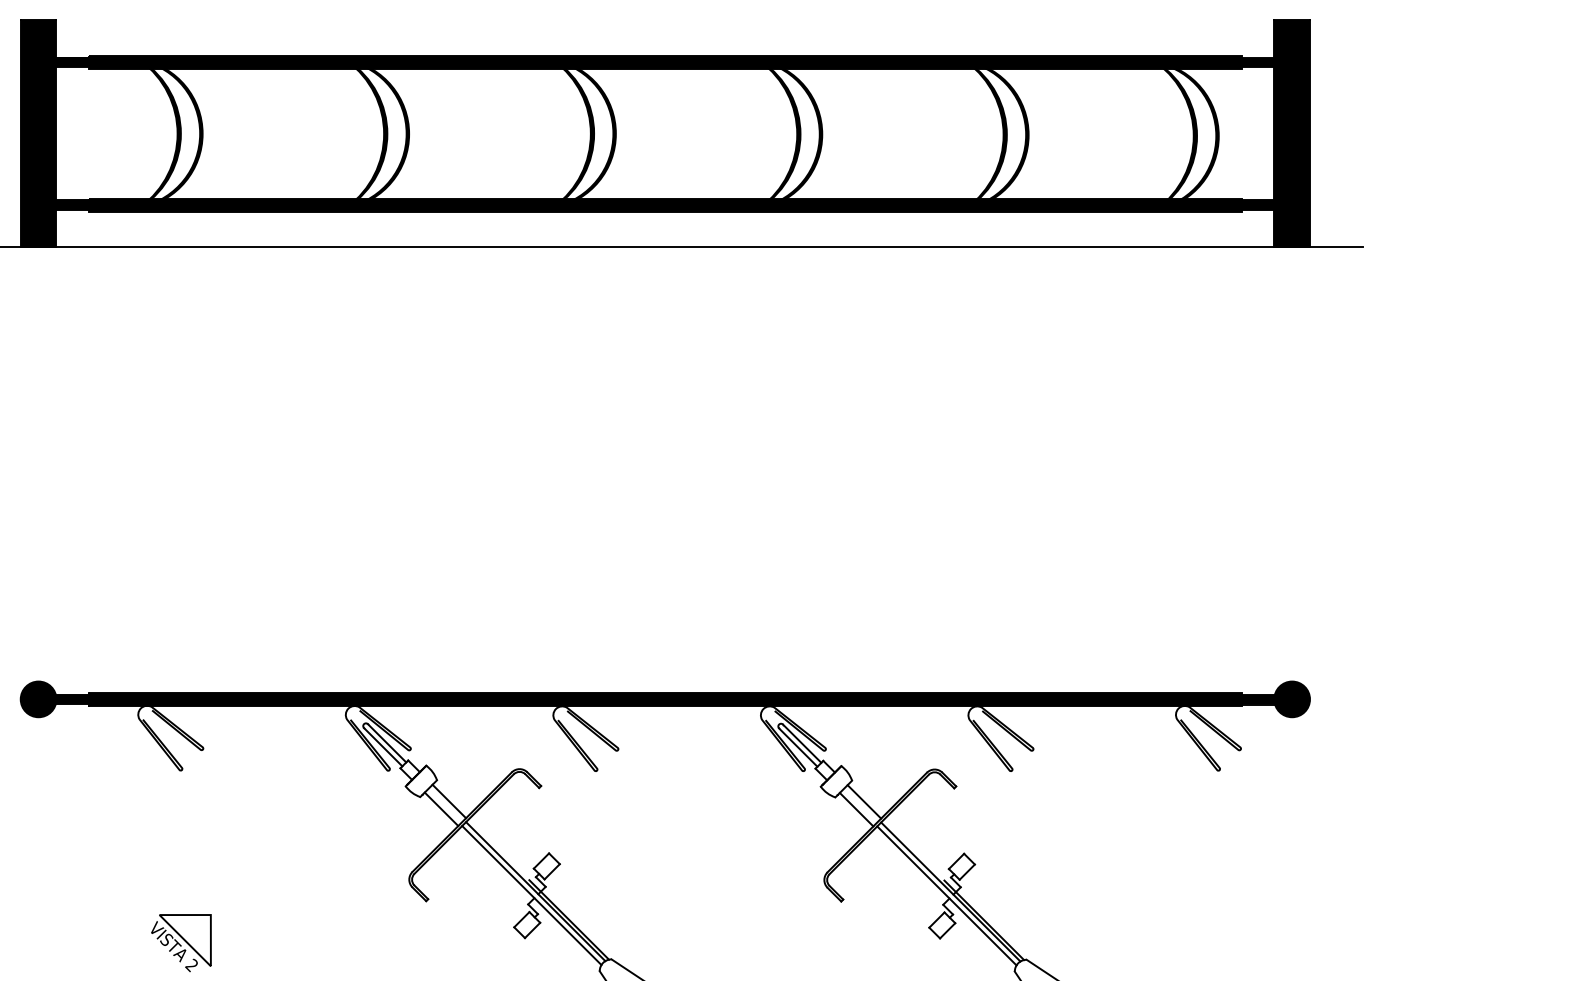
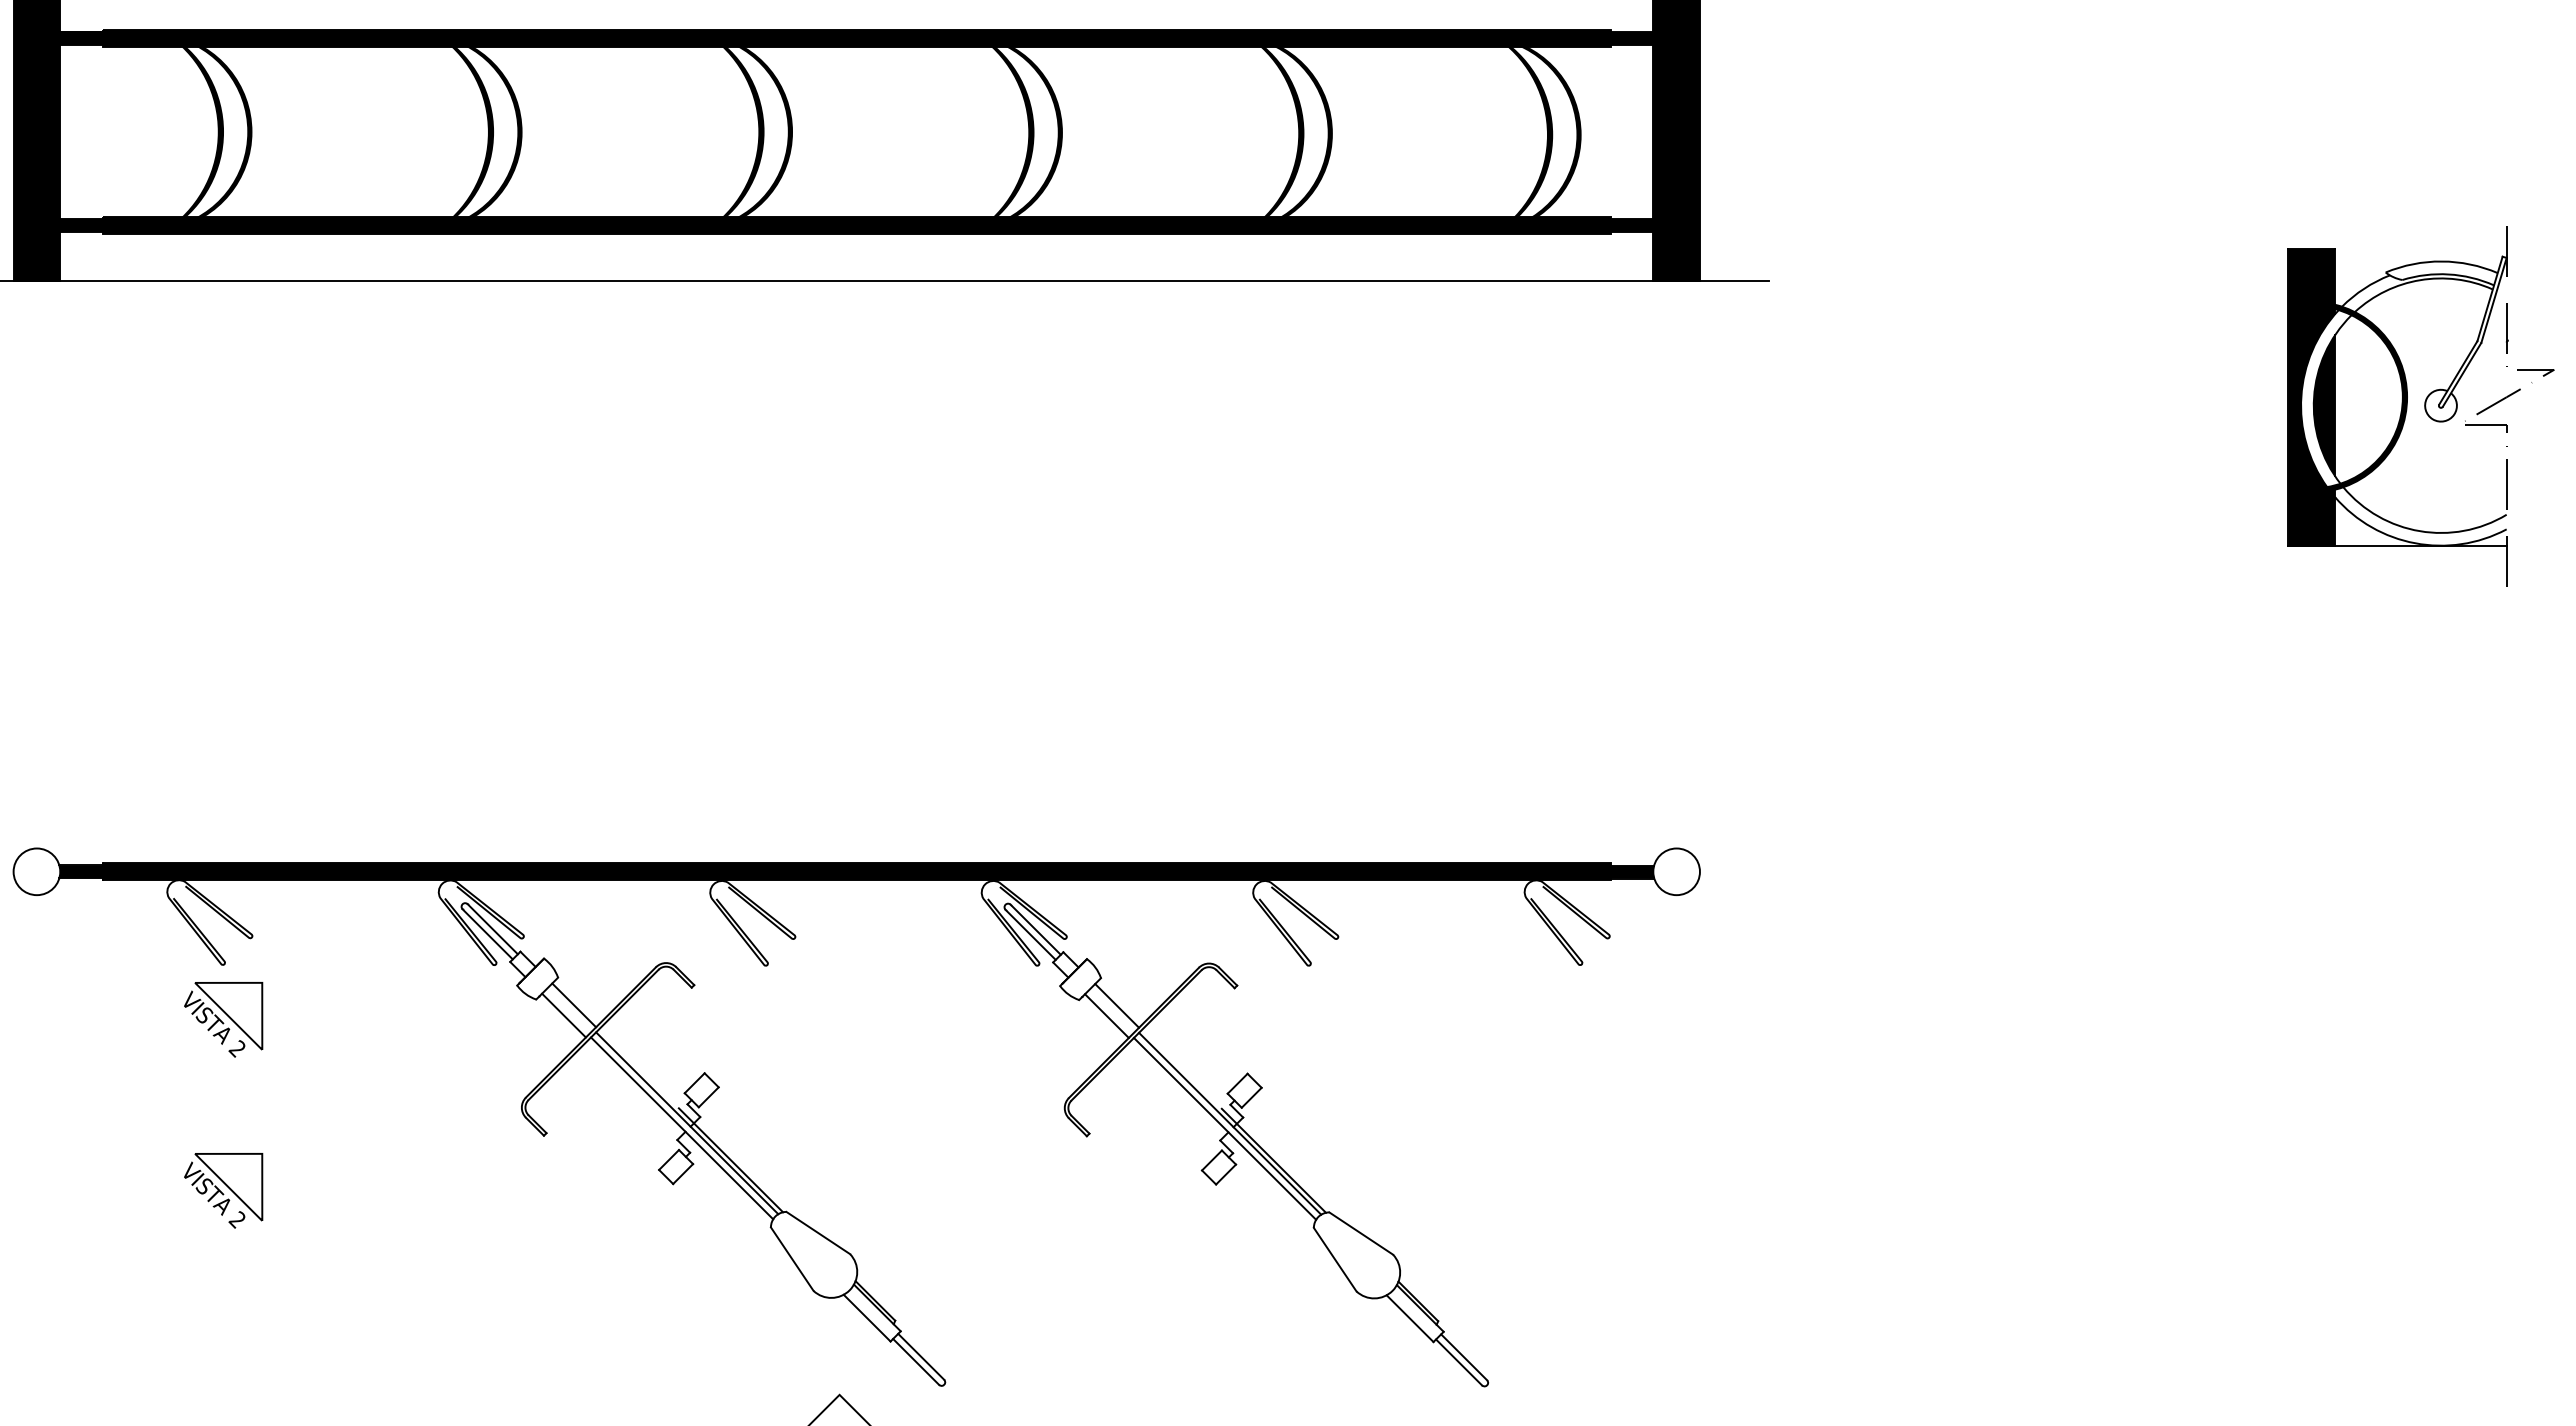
fill: (38, 699) -> (36, 871), removed
fill: (1292, 699) -> (1676, 871), removed
part: (181, 812) -> (223, 1019), added

